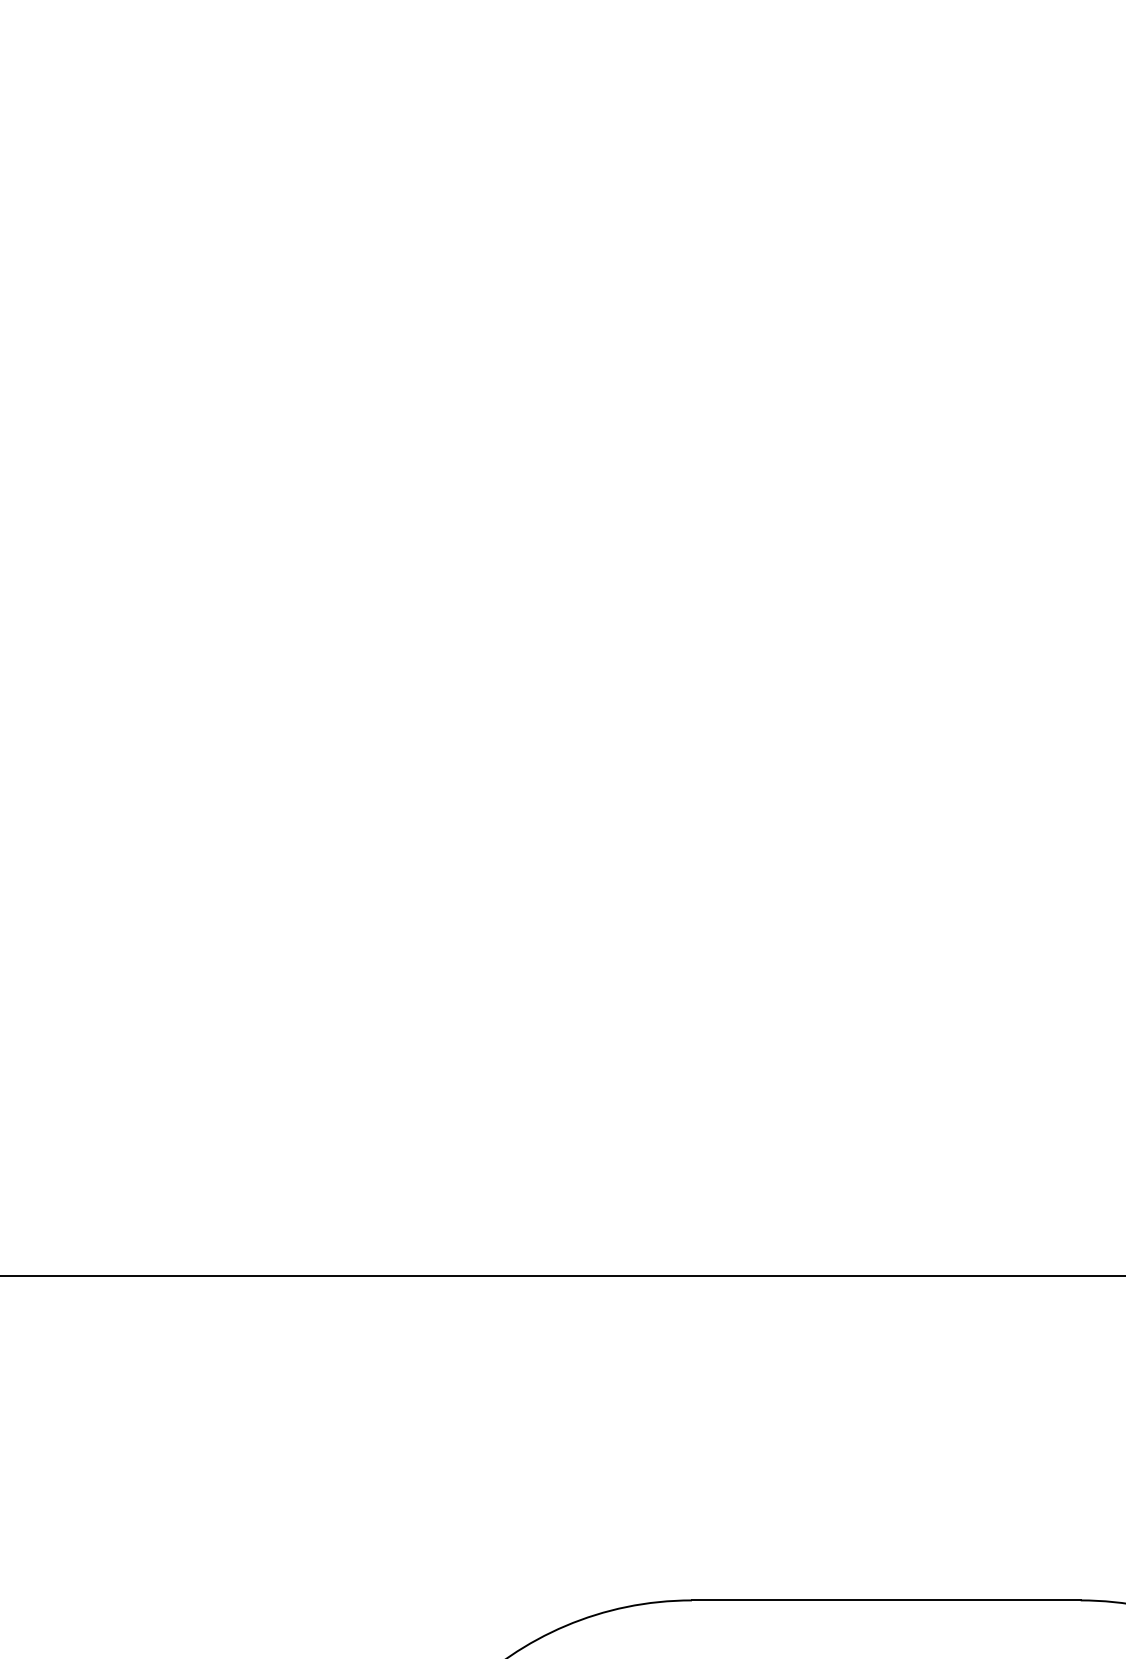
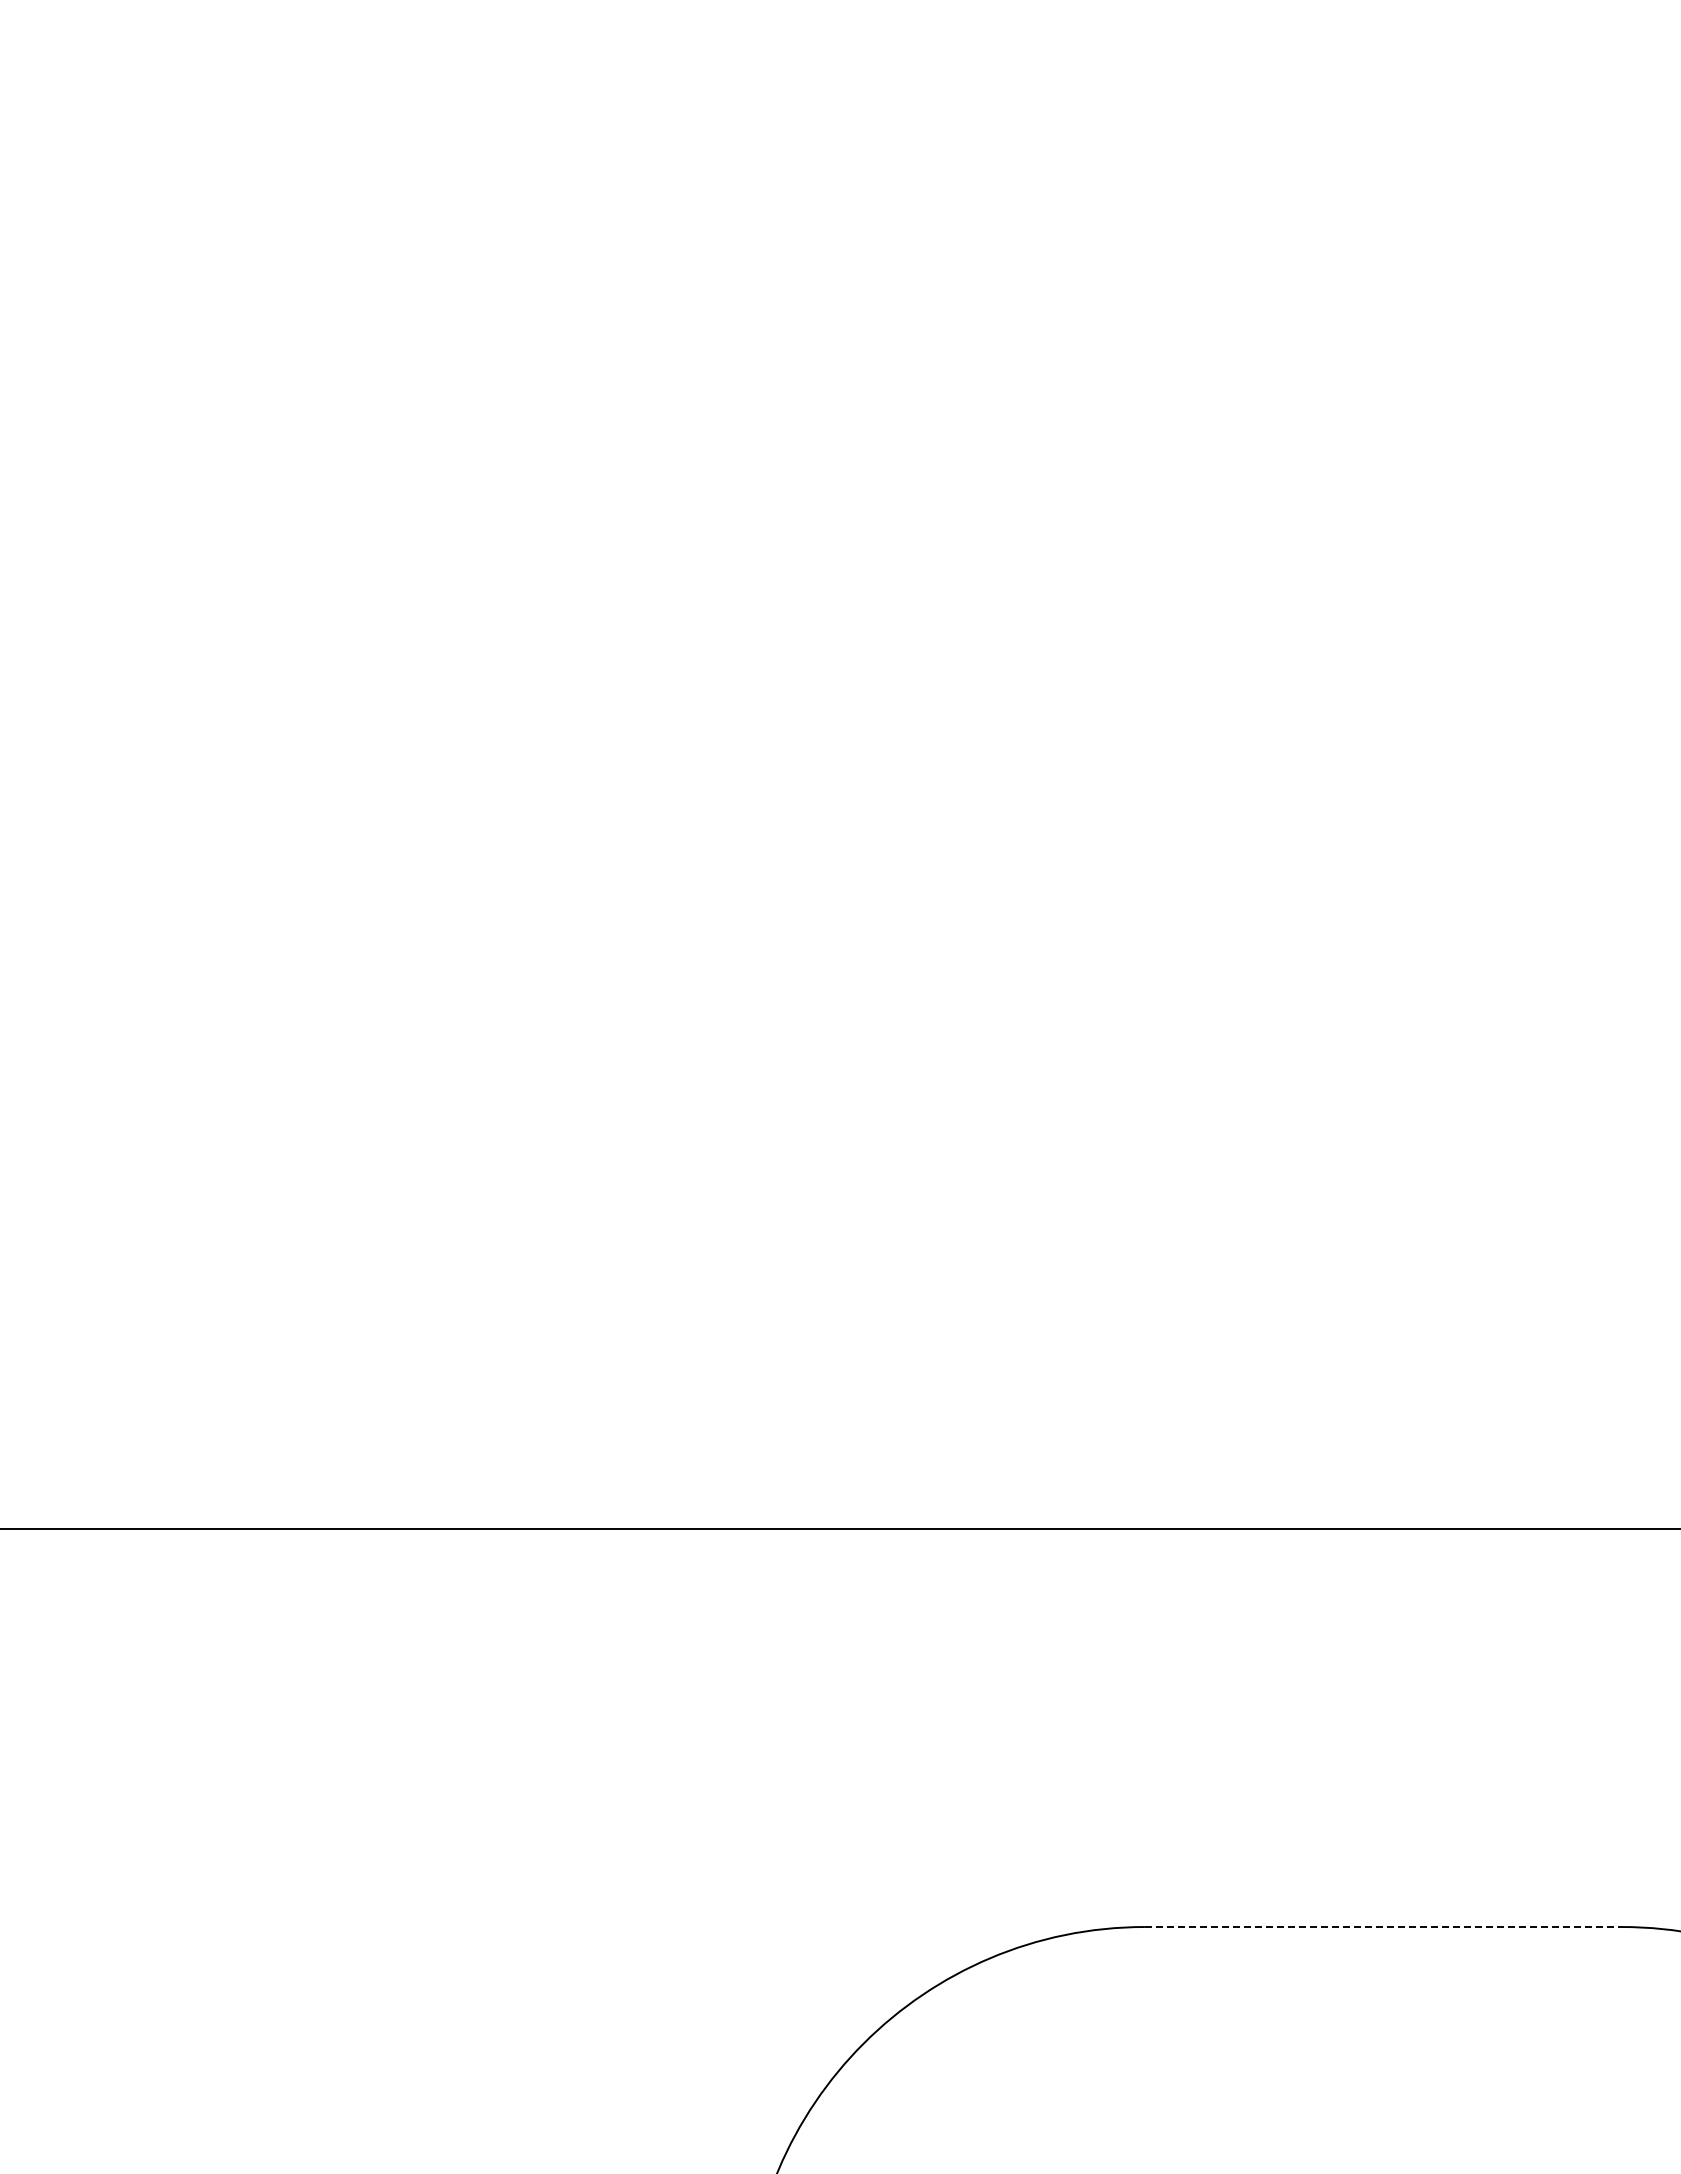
line: (886, 1600) -> (1383, 1927), solid -> dashed

